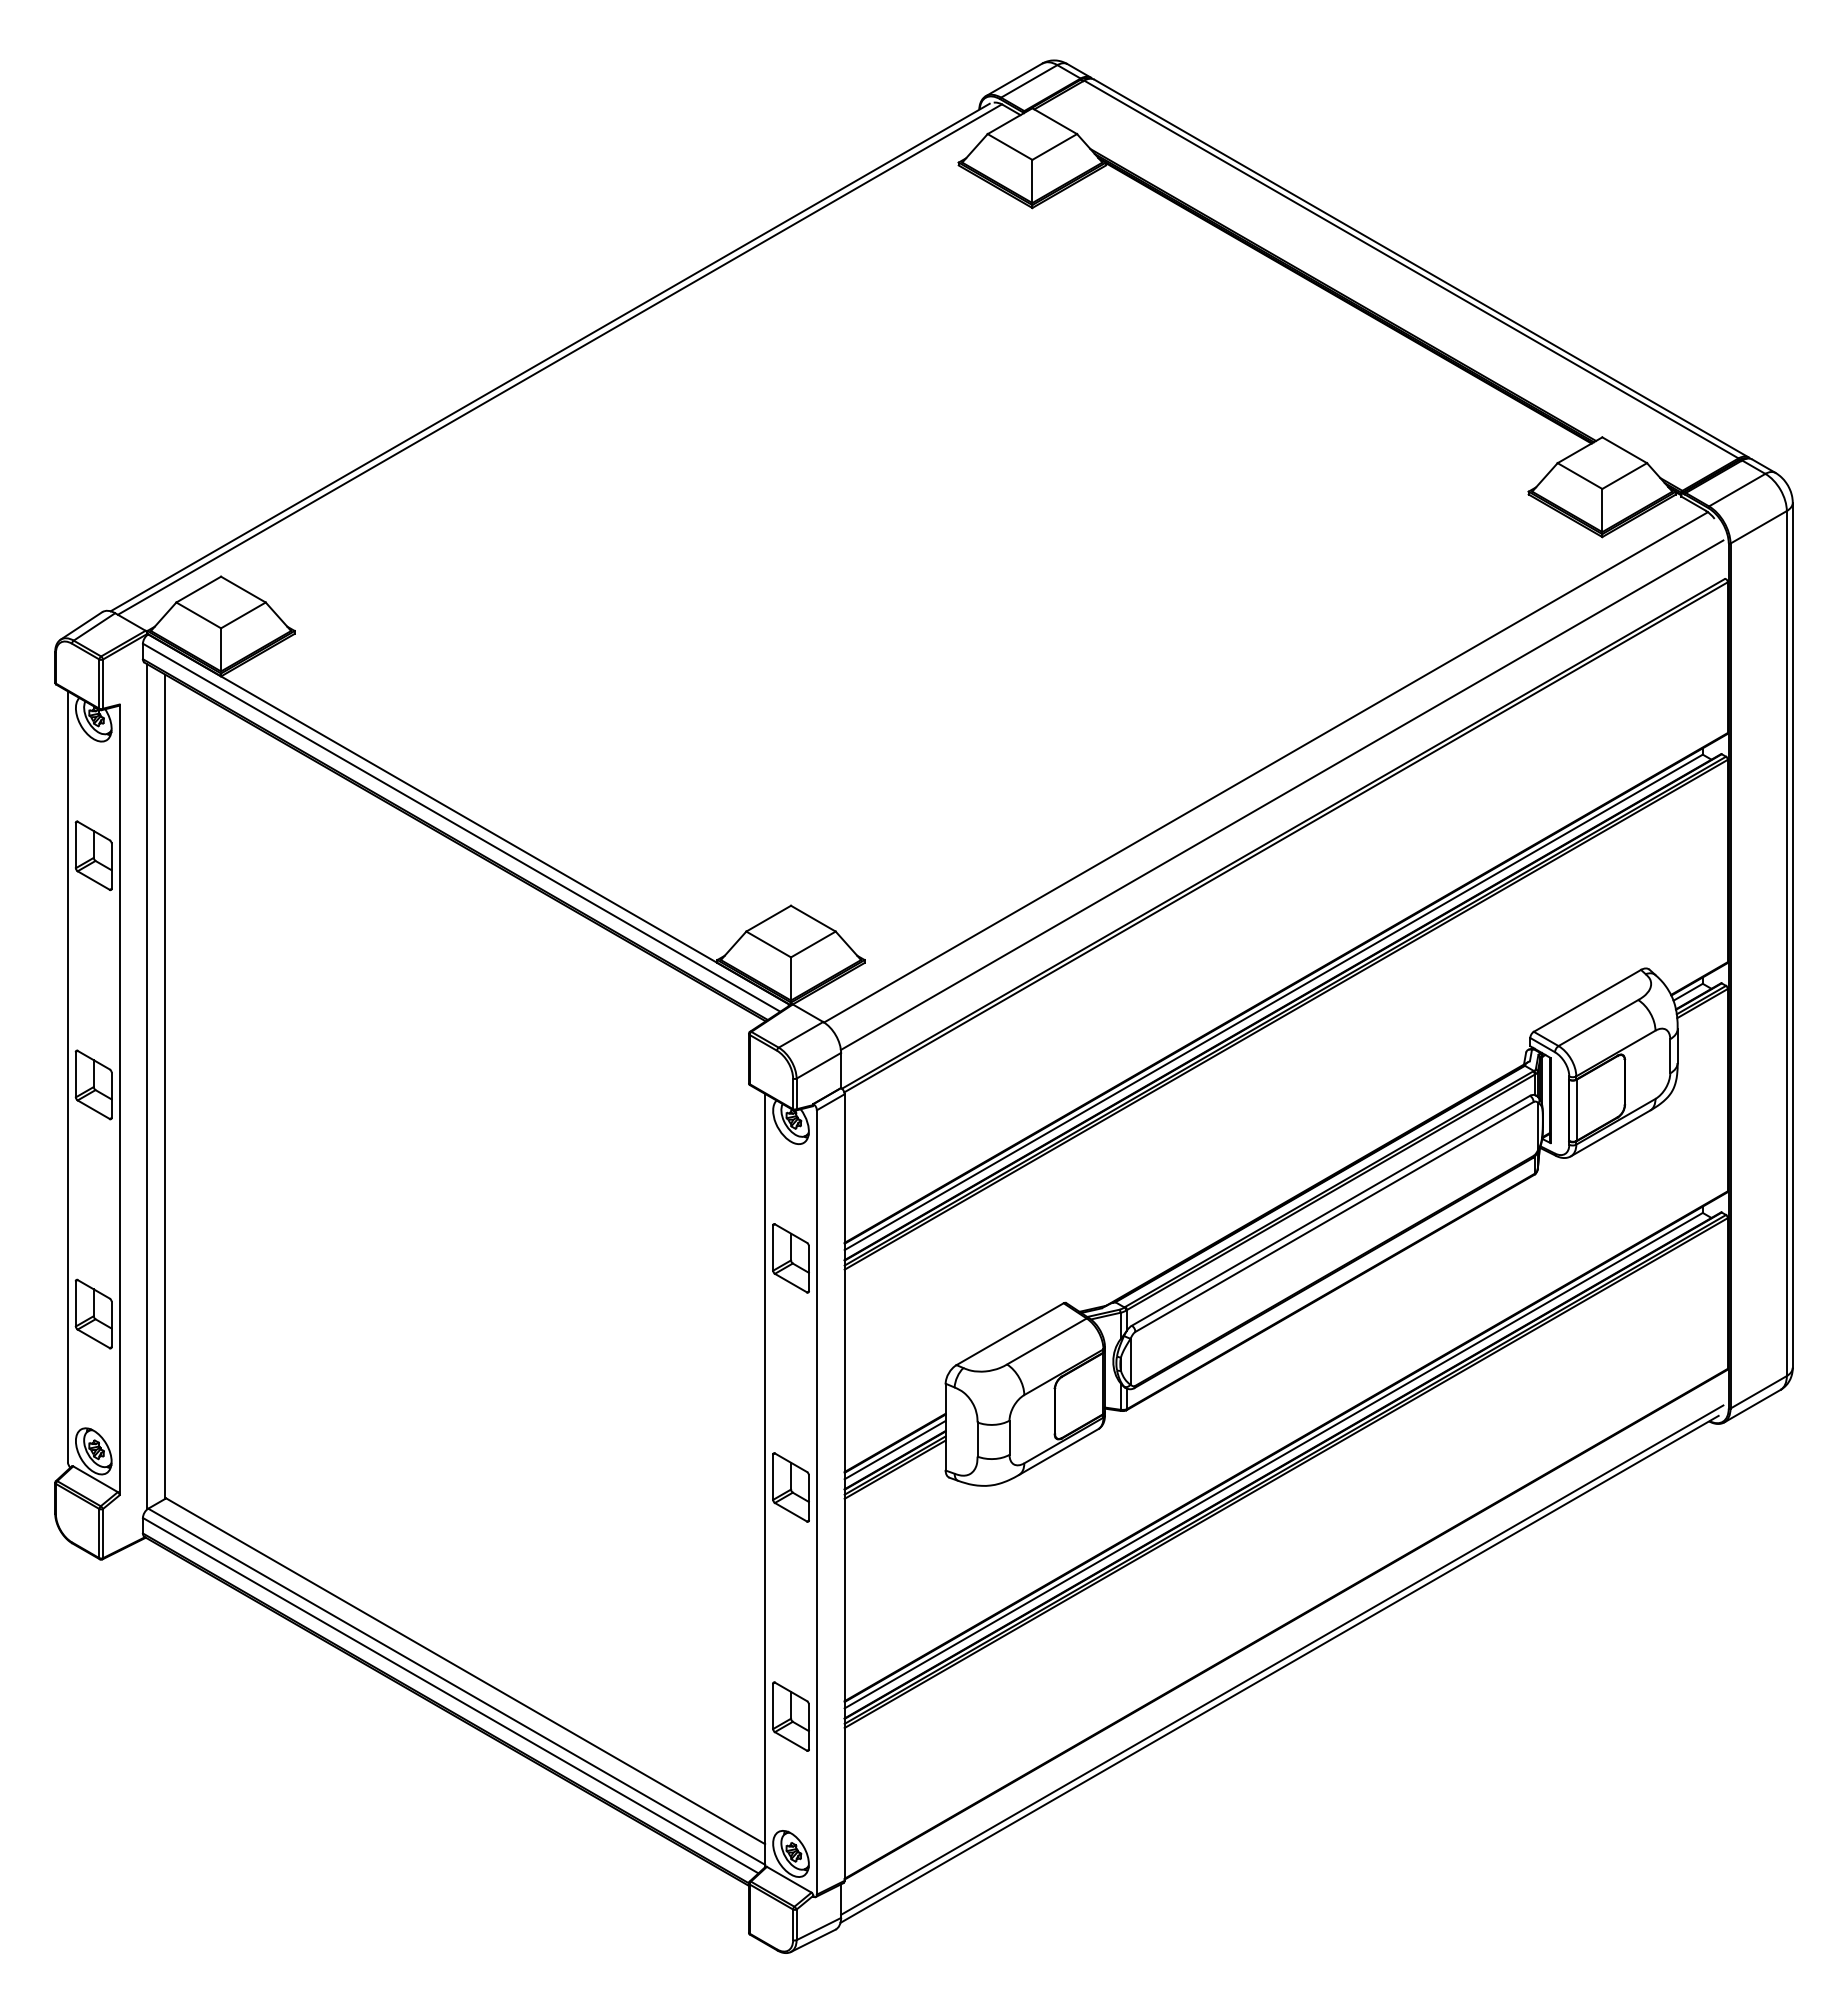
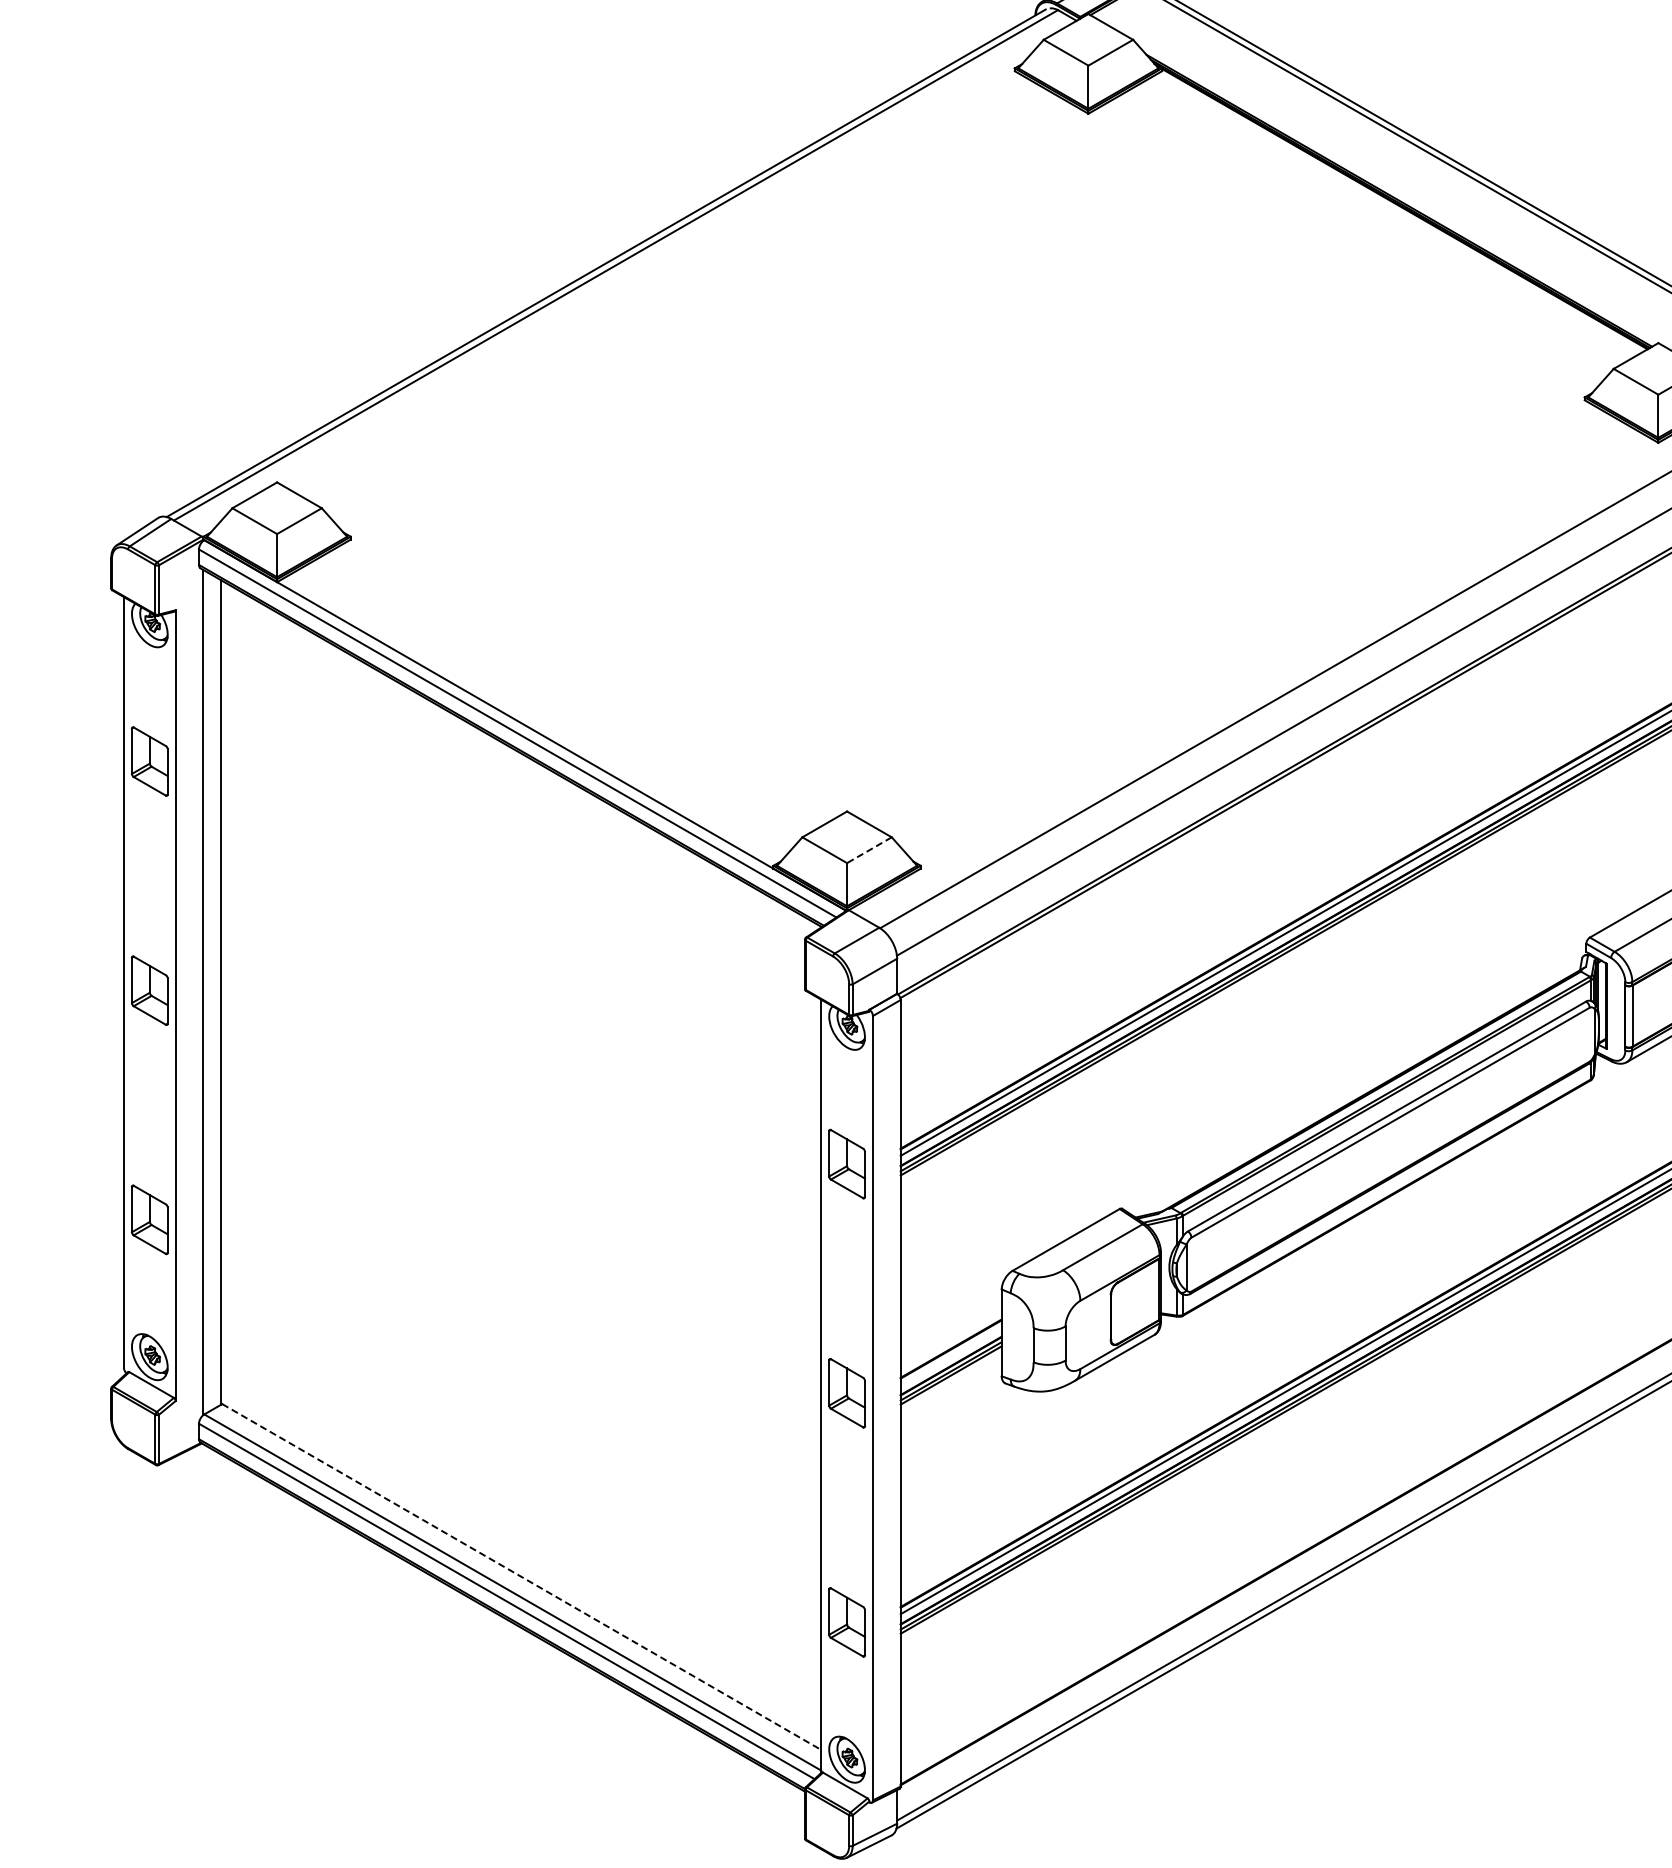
line: (813, 944) -> (869, 850), solid -> dashed
line: (894, 1449) -> (950, 1355), removed
line: (465, 1671) -> (521, 1577), solid -> dashed

